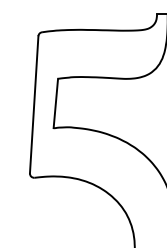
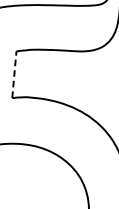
line: (55, 103) -> (14, 74), solid -> dashed

